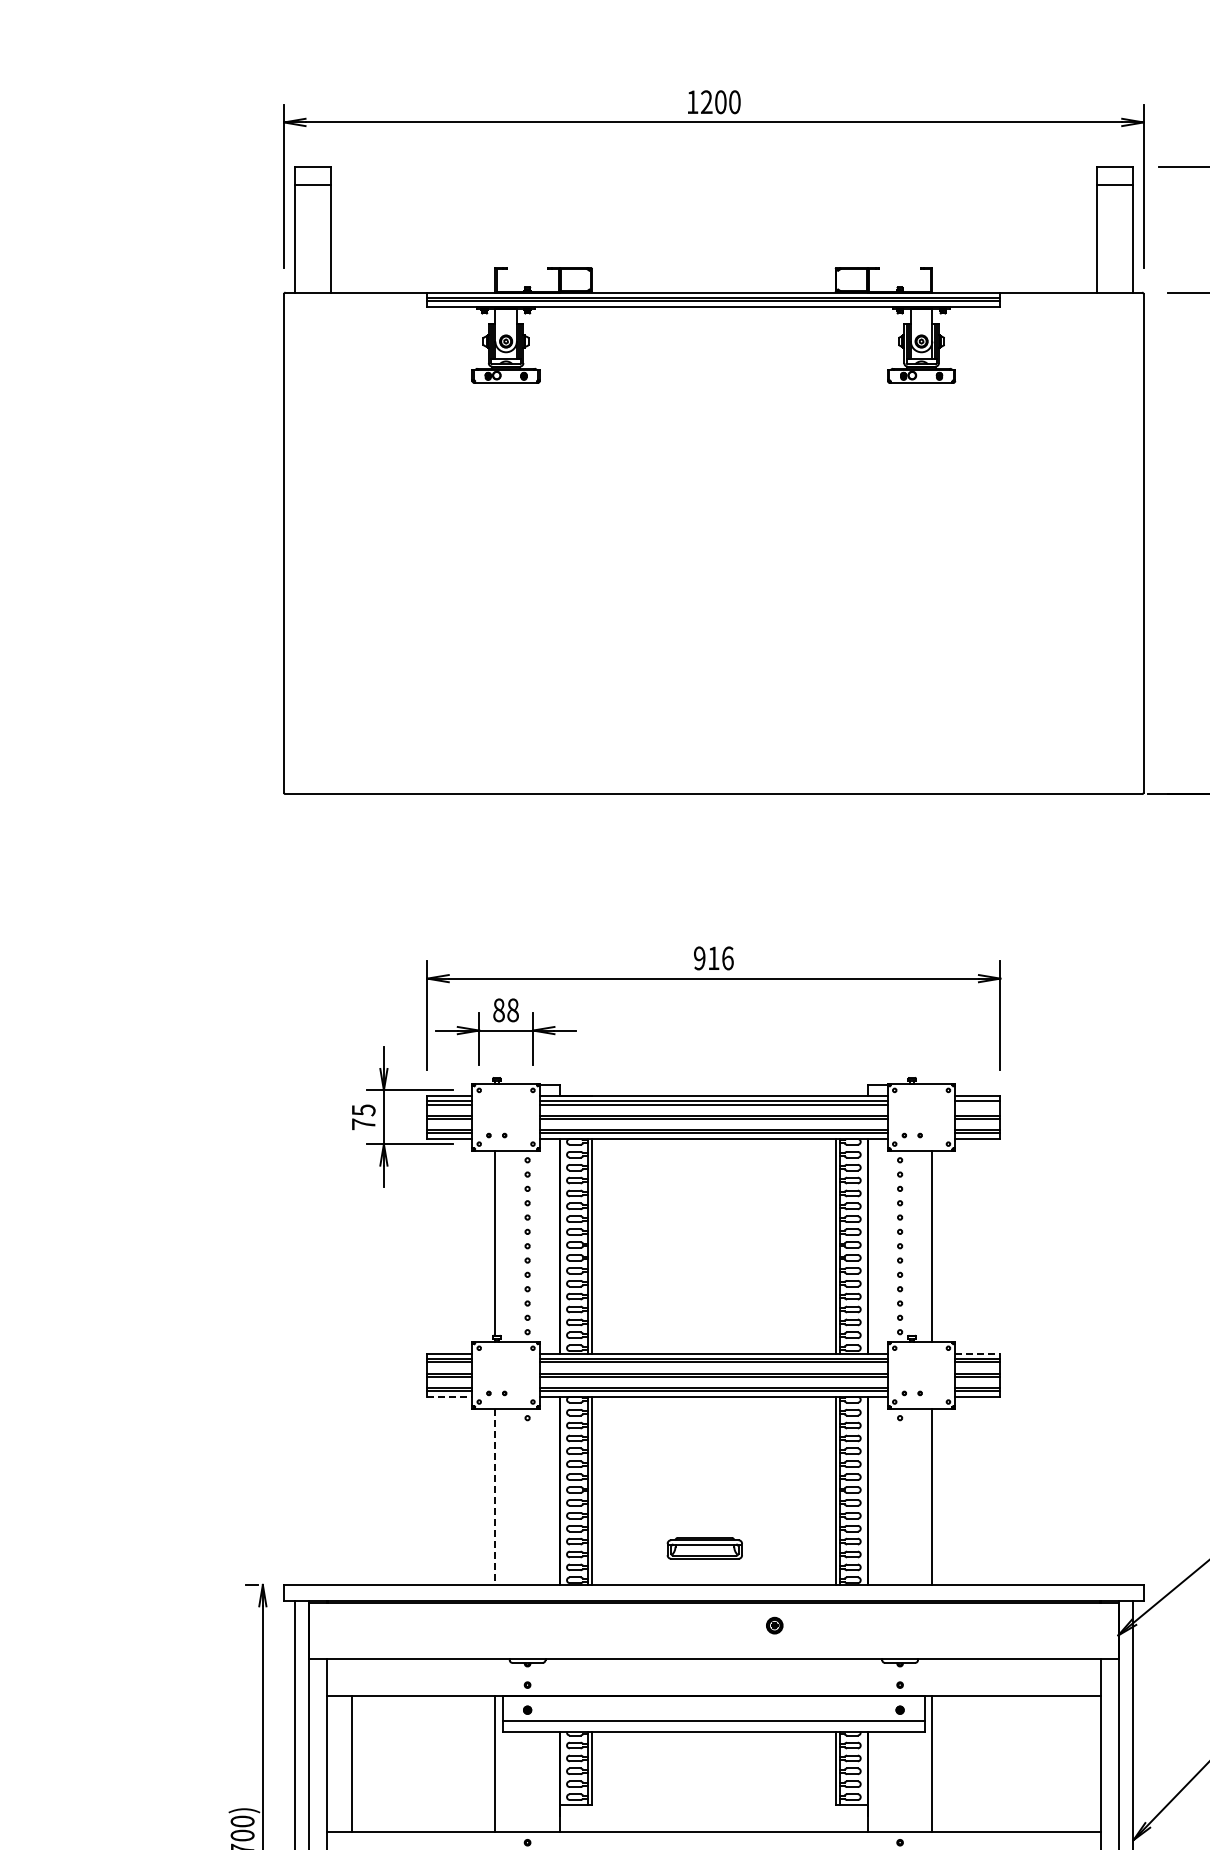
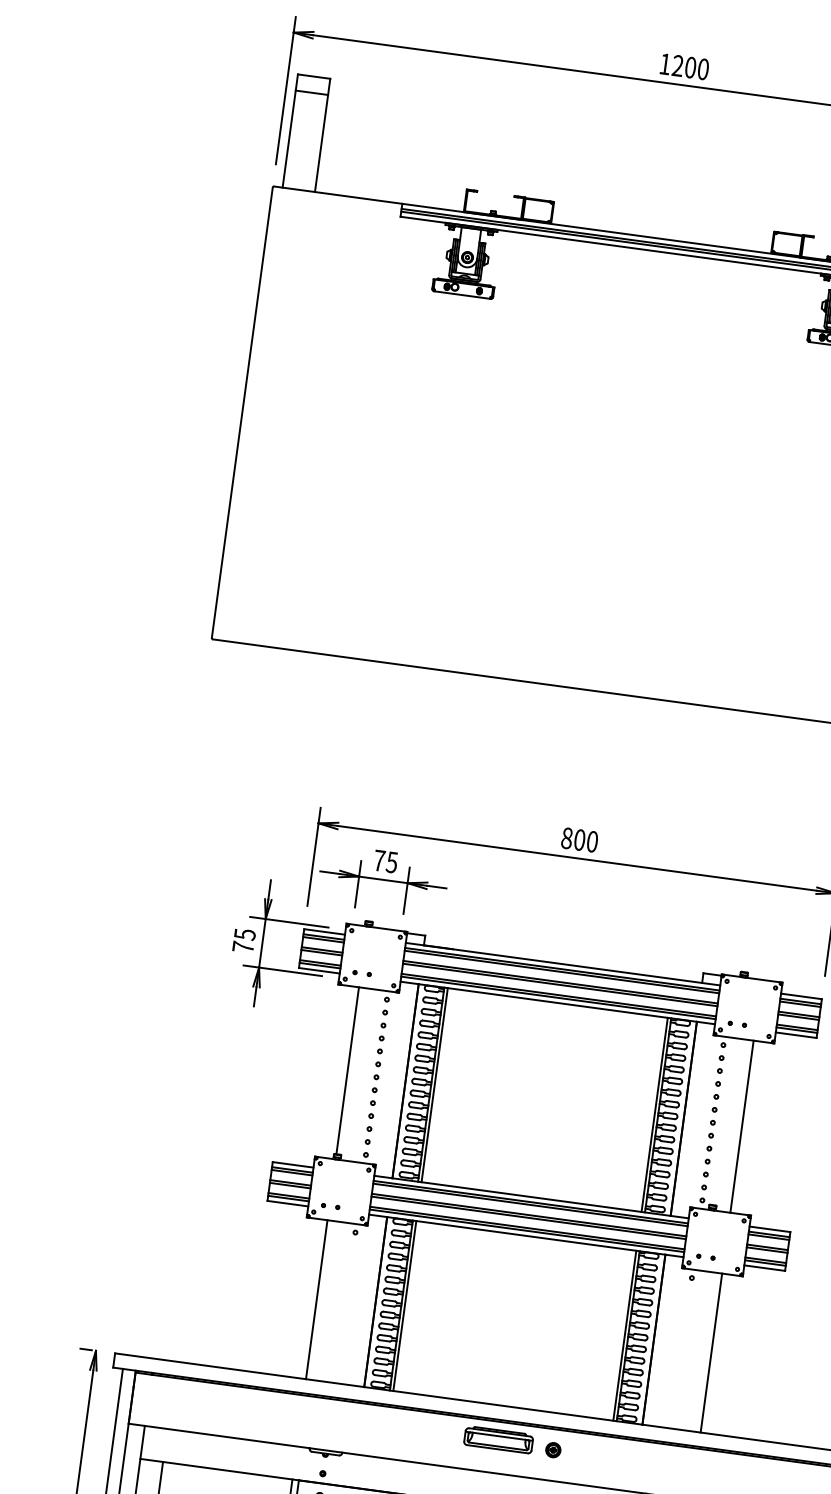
text: (713, 958) -> (579, 840), 916 -> 800
text: (505, 1010) -> (385, 861), 88 -> 75
line: (977, 1104) -> (800, 1004), added
line: (977, 1353) -> (769, 1229), dashed -> solid
line: (449, 1396) -> (287, 1203), dashed -> solid
line: (495, 1497) -> (316, 1300), dashed -> solid
part: (704, 1548) -> (498, 1439), moved

